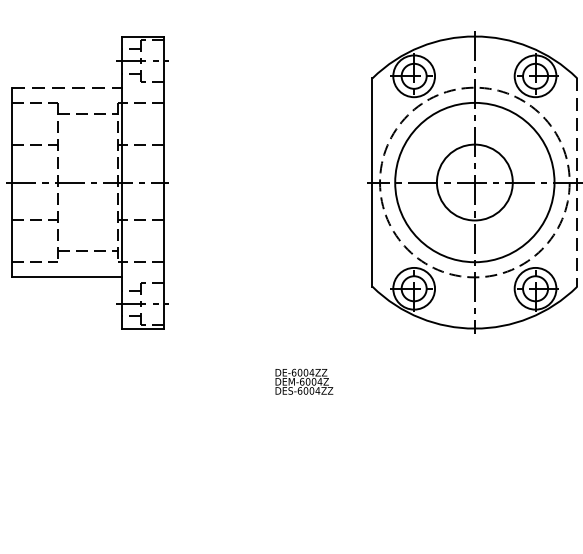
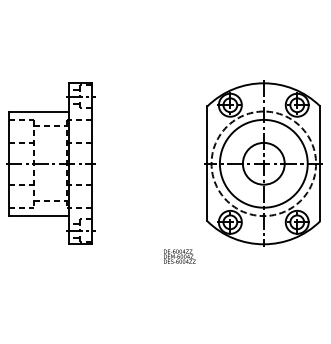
line: (67, 87) -> (39, 111), dashed -> solid
line: (577, 183) -> (320, 164), dashed -> solid
text: (303, 381) -> (179, 256), moved

